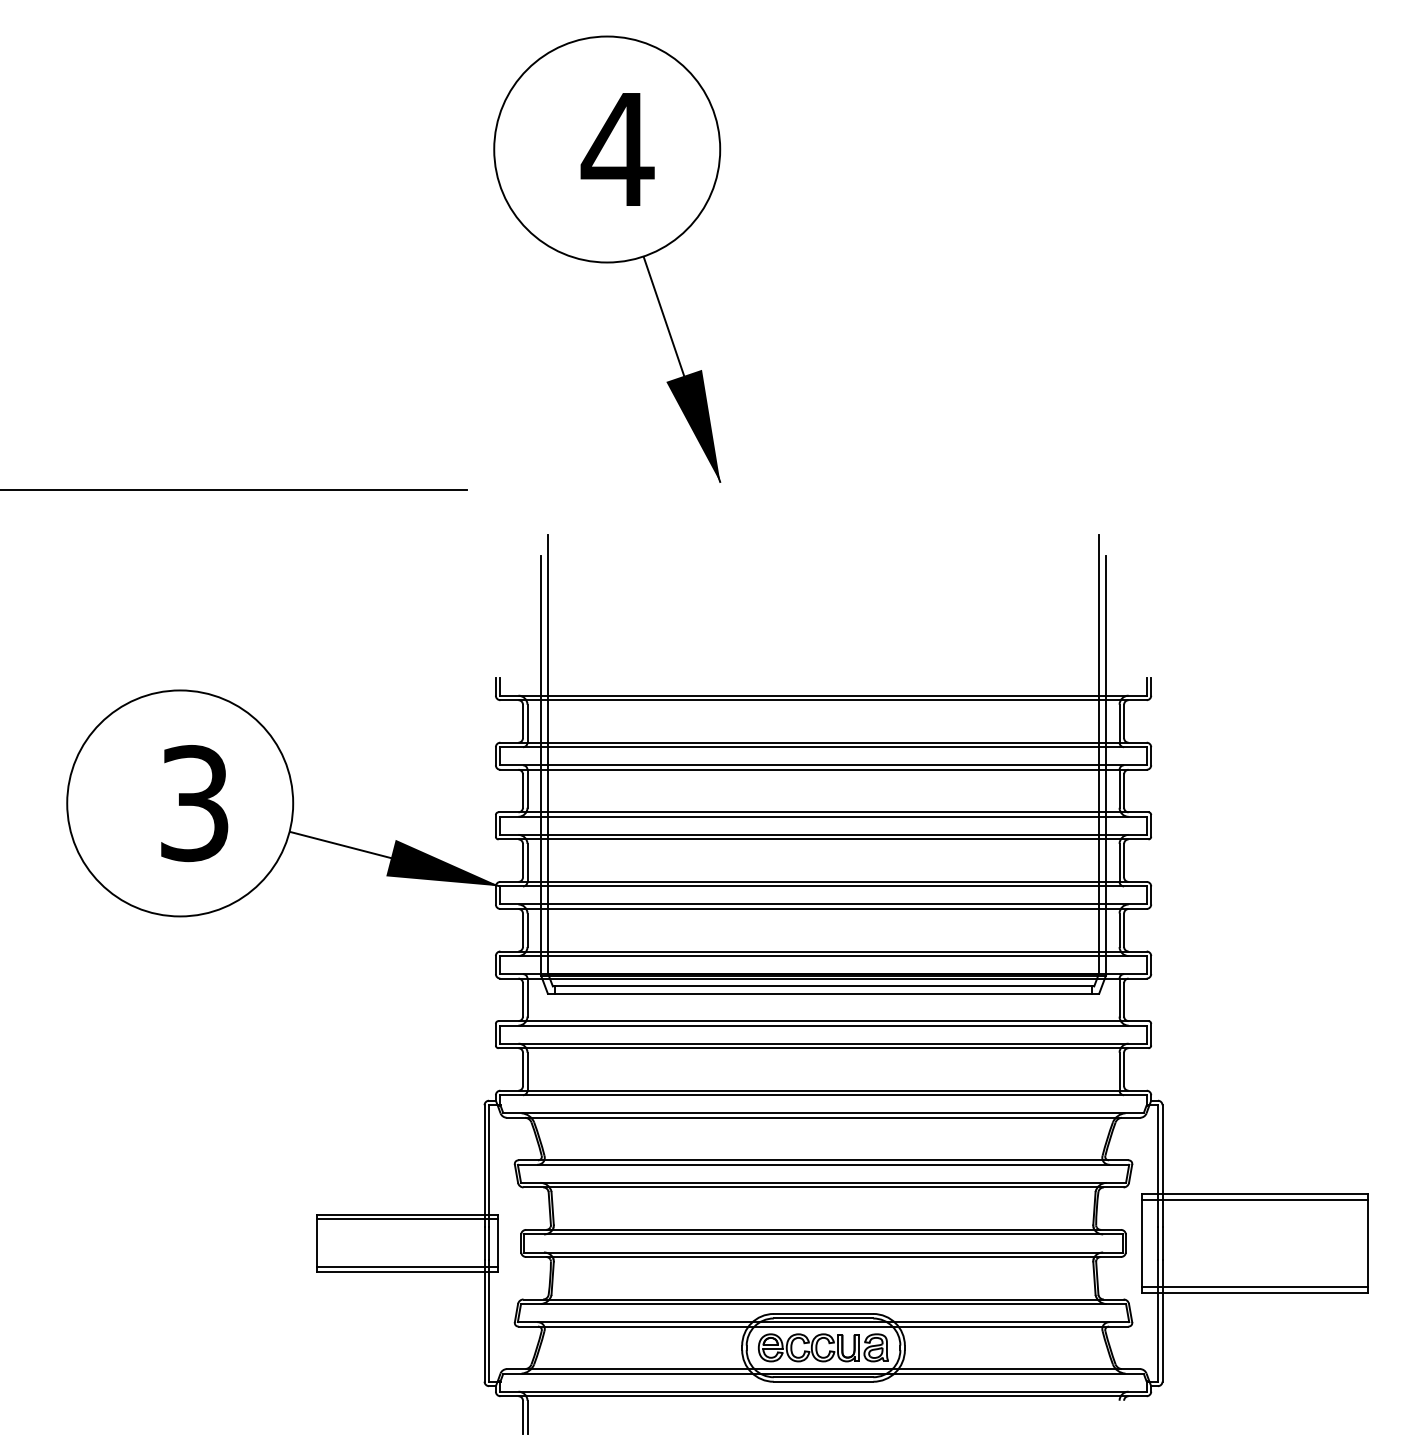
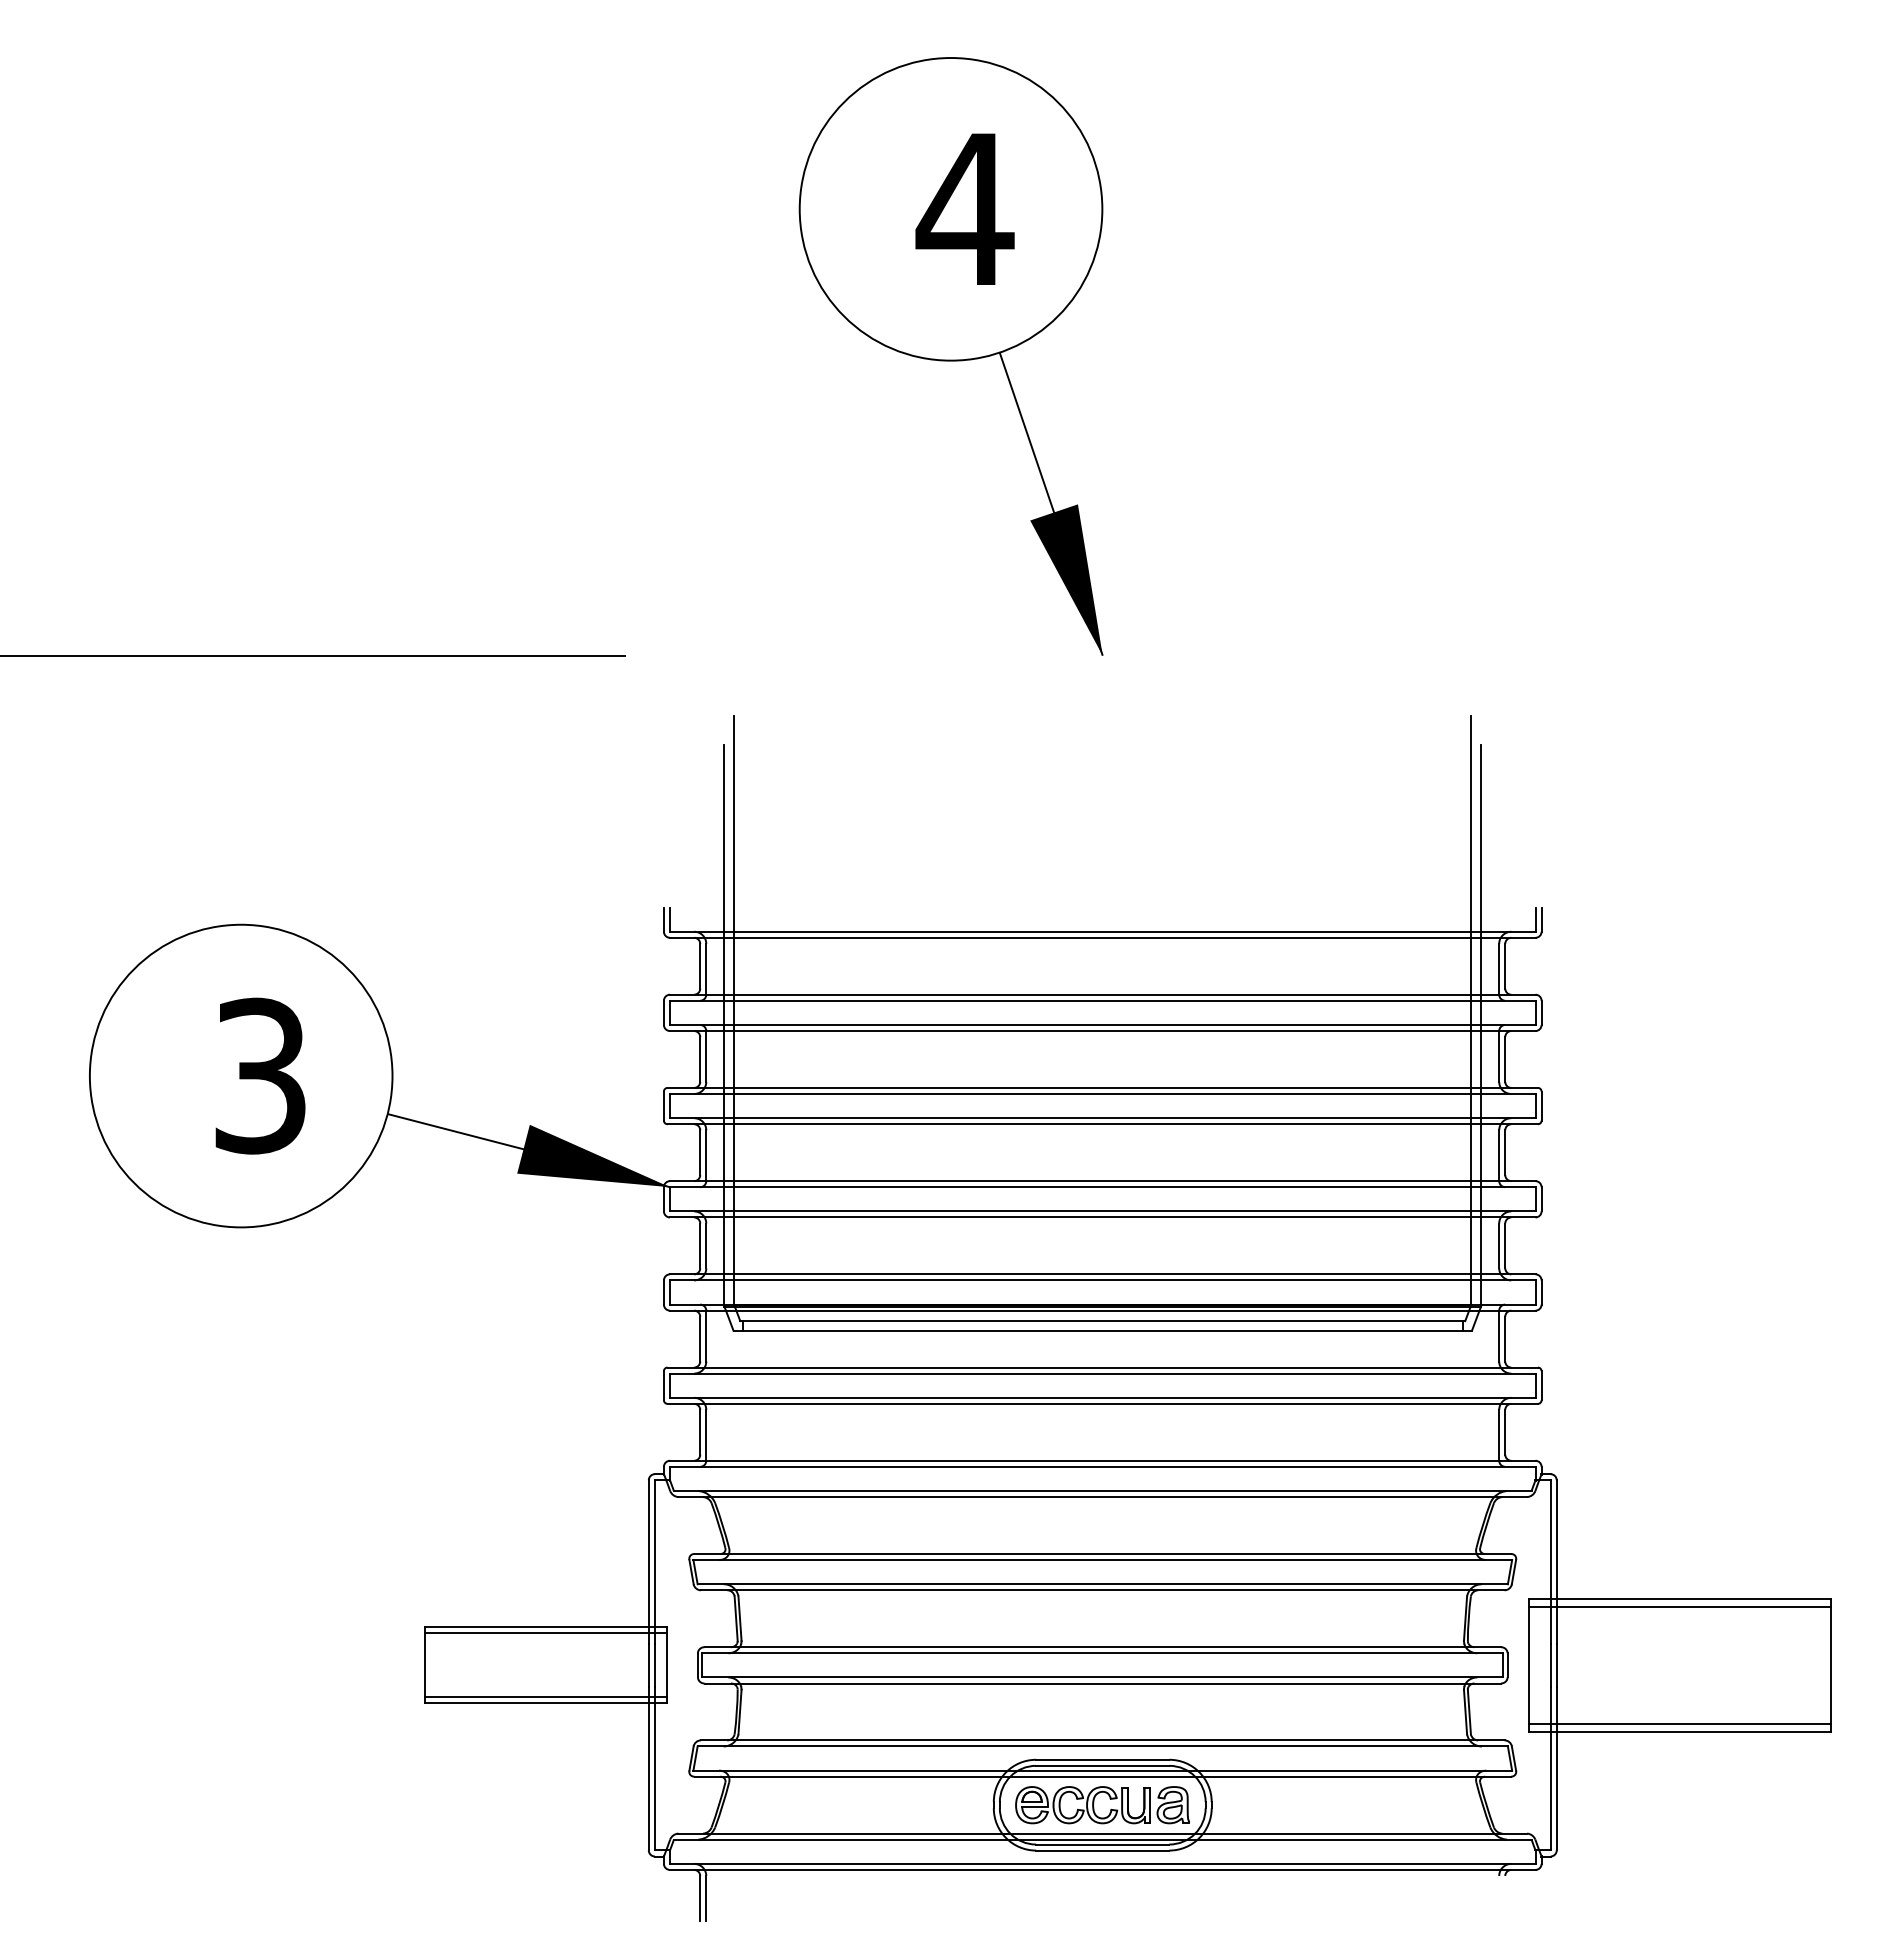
part: (606, 259) -> (950, 356), moved

